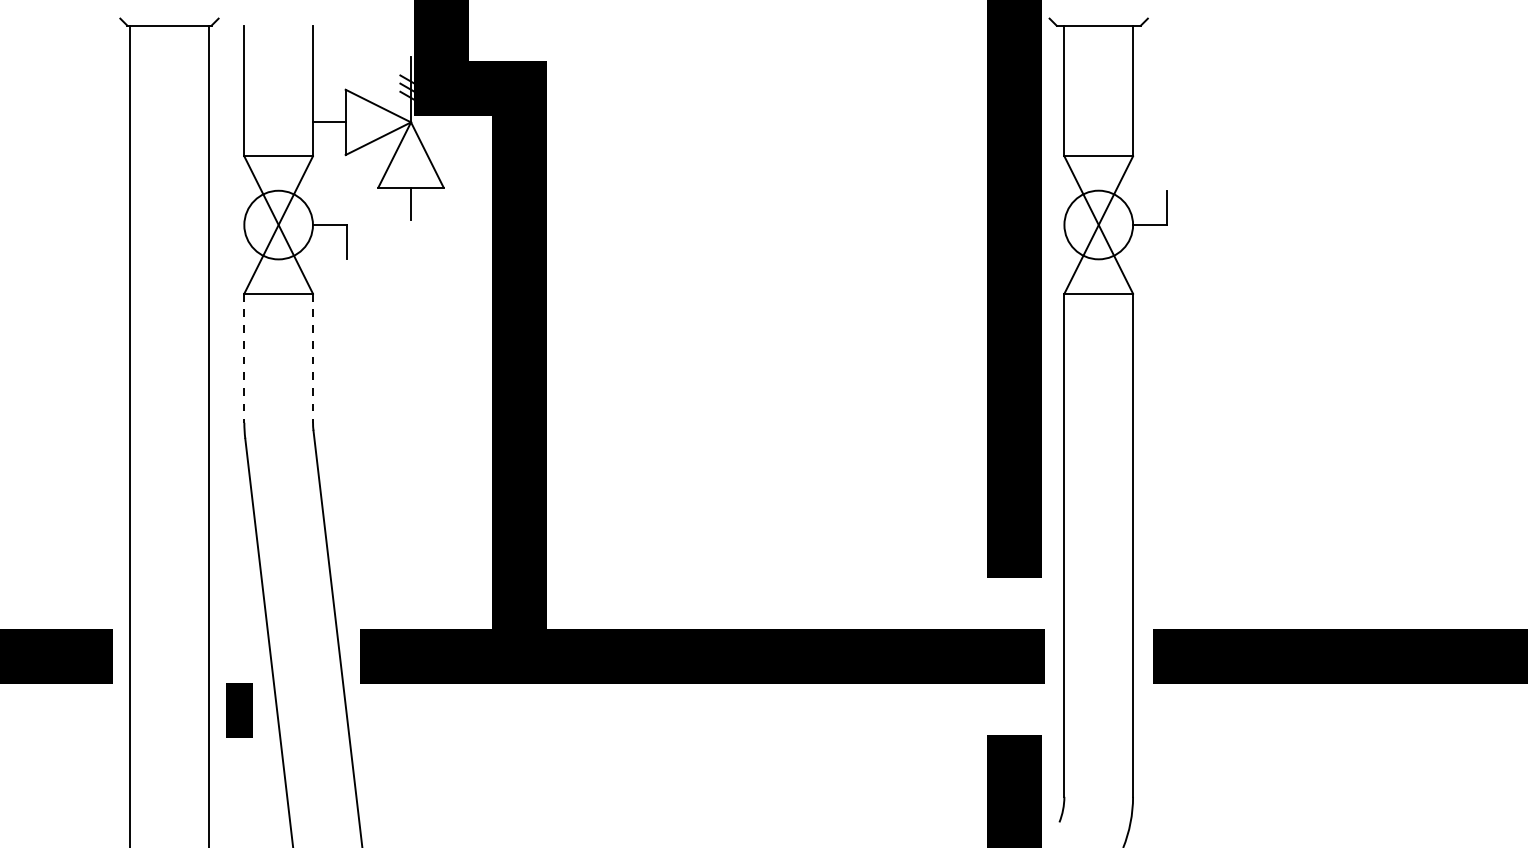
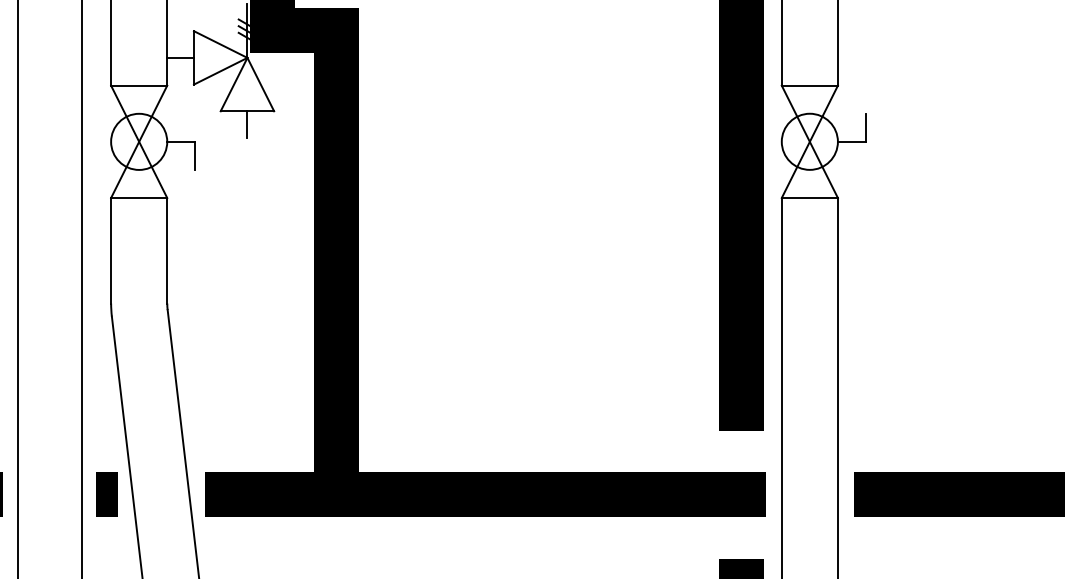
line: (244, 358) -> (111, 250), dashed -> solid
line: (313, 358) -> (167, 250), dashed -> solid
line: (239, 710) -> (107, 494), moved

